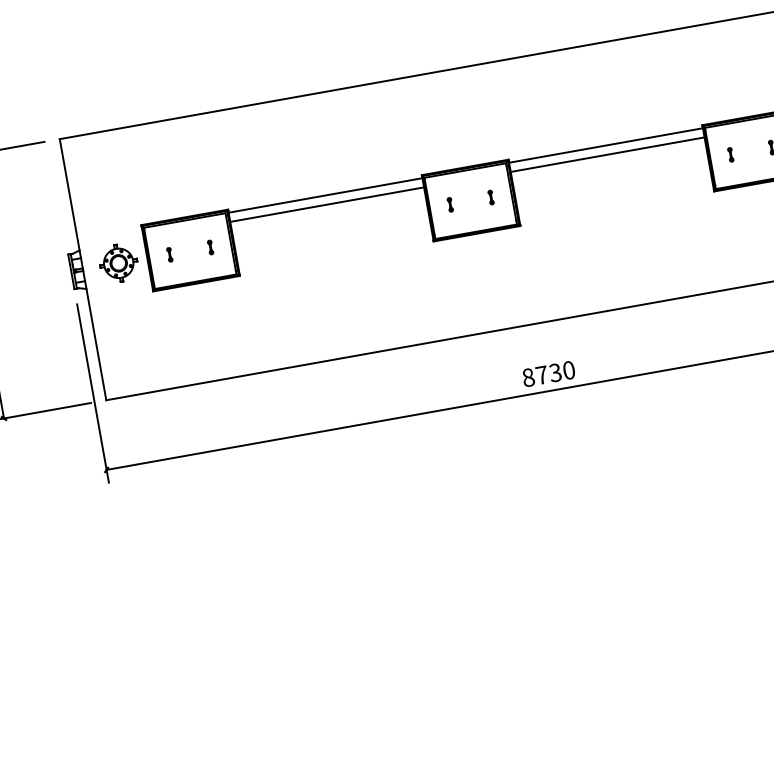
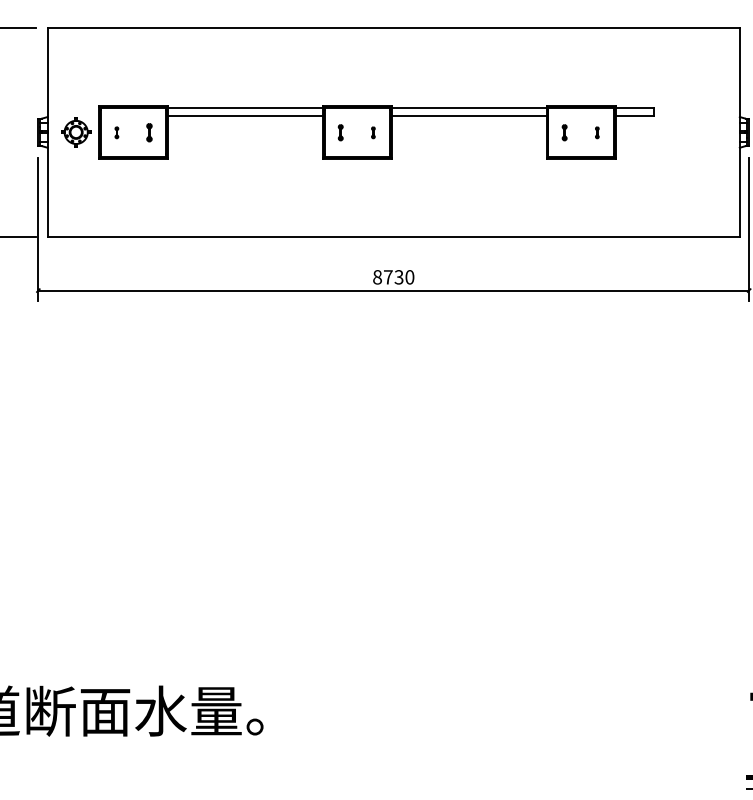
part: (730, 154) -> (564, 132), size x1.4
part: (449, 204) -> (340, 132), size x1.4
part: (210, 247) -> (149, 132), size x1.6

